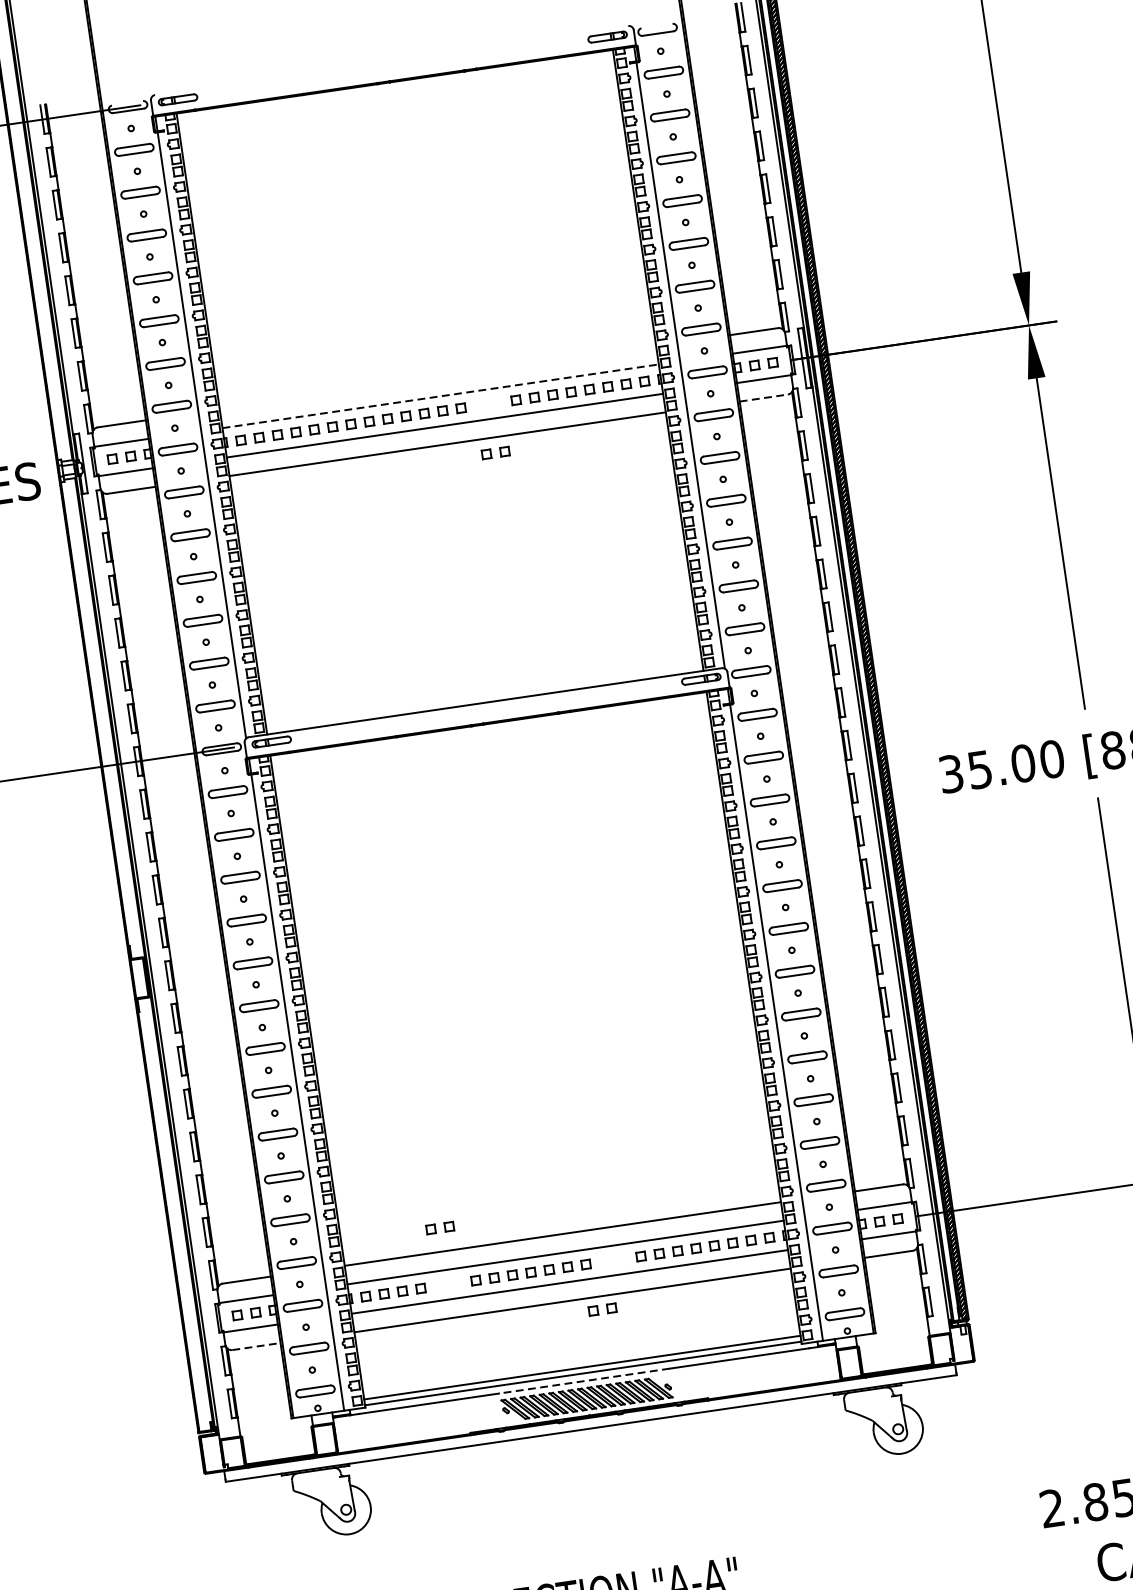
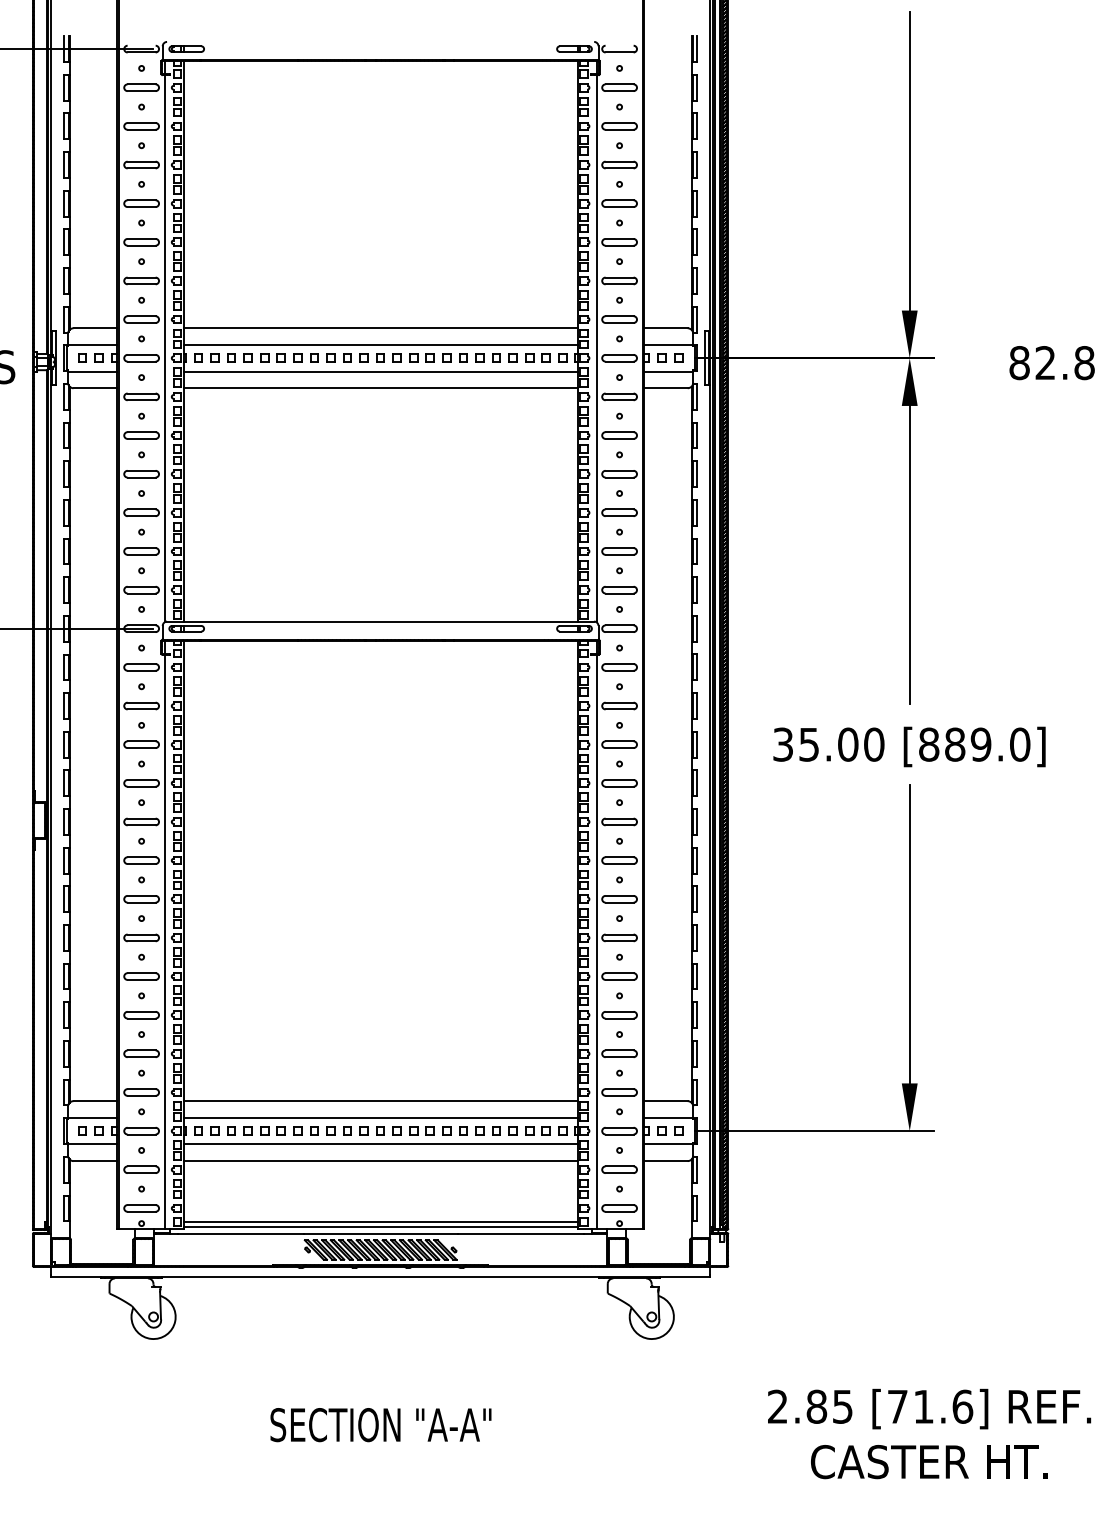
line: (437, 378) -> (380, 328), added
line: (440, 396) -> (380, 345), dashed -> solid
line: (763, 398) -> (665, 388), dashed -> solid
part: (495, 452) -> (421, 357), moved
part: (439, 1227) -> (272, 1130), moved
part: (601, 1309) -> (421, 1130), moved
line: (256, 1346) -> (95, 1161), dashed -> solid
line: (584, 1380) -> (380, 1233), dashed -> solid

